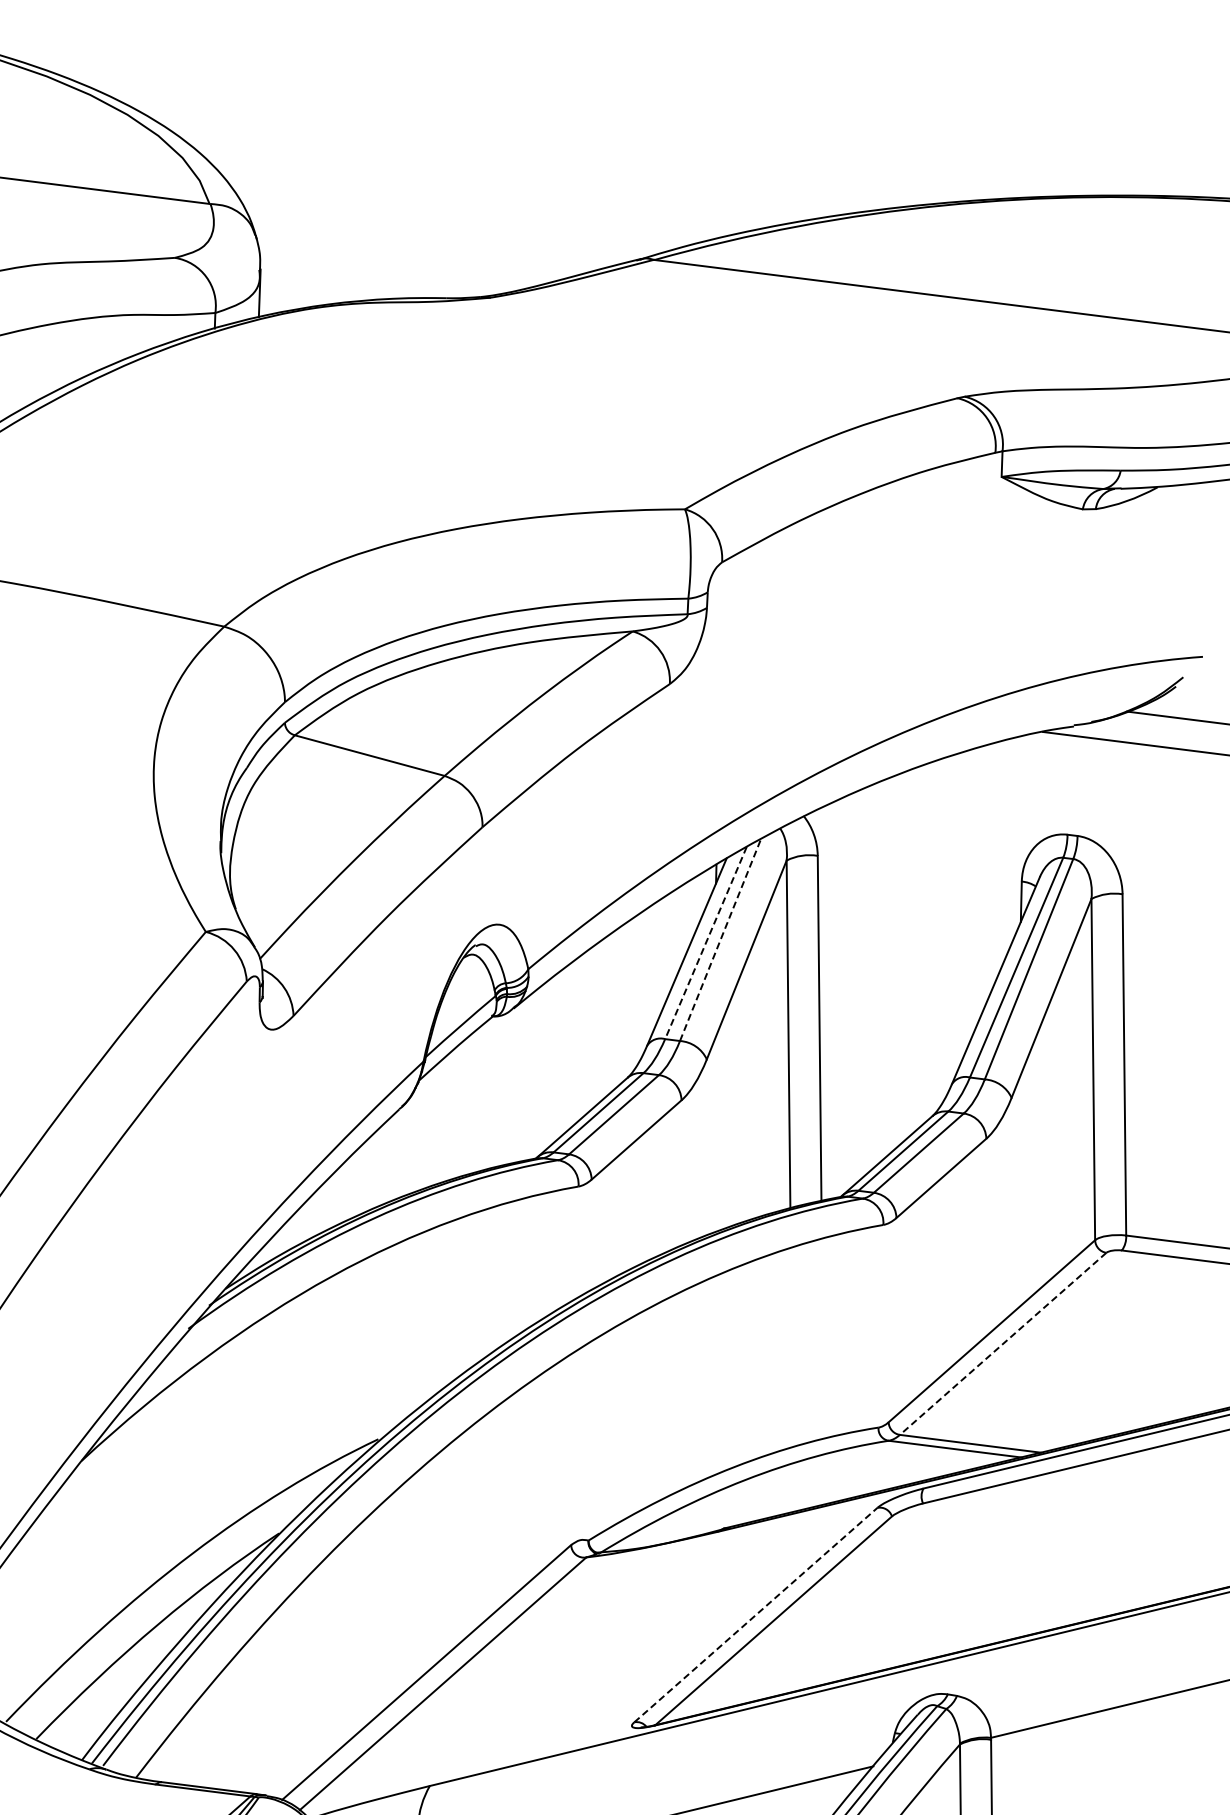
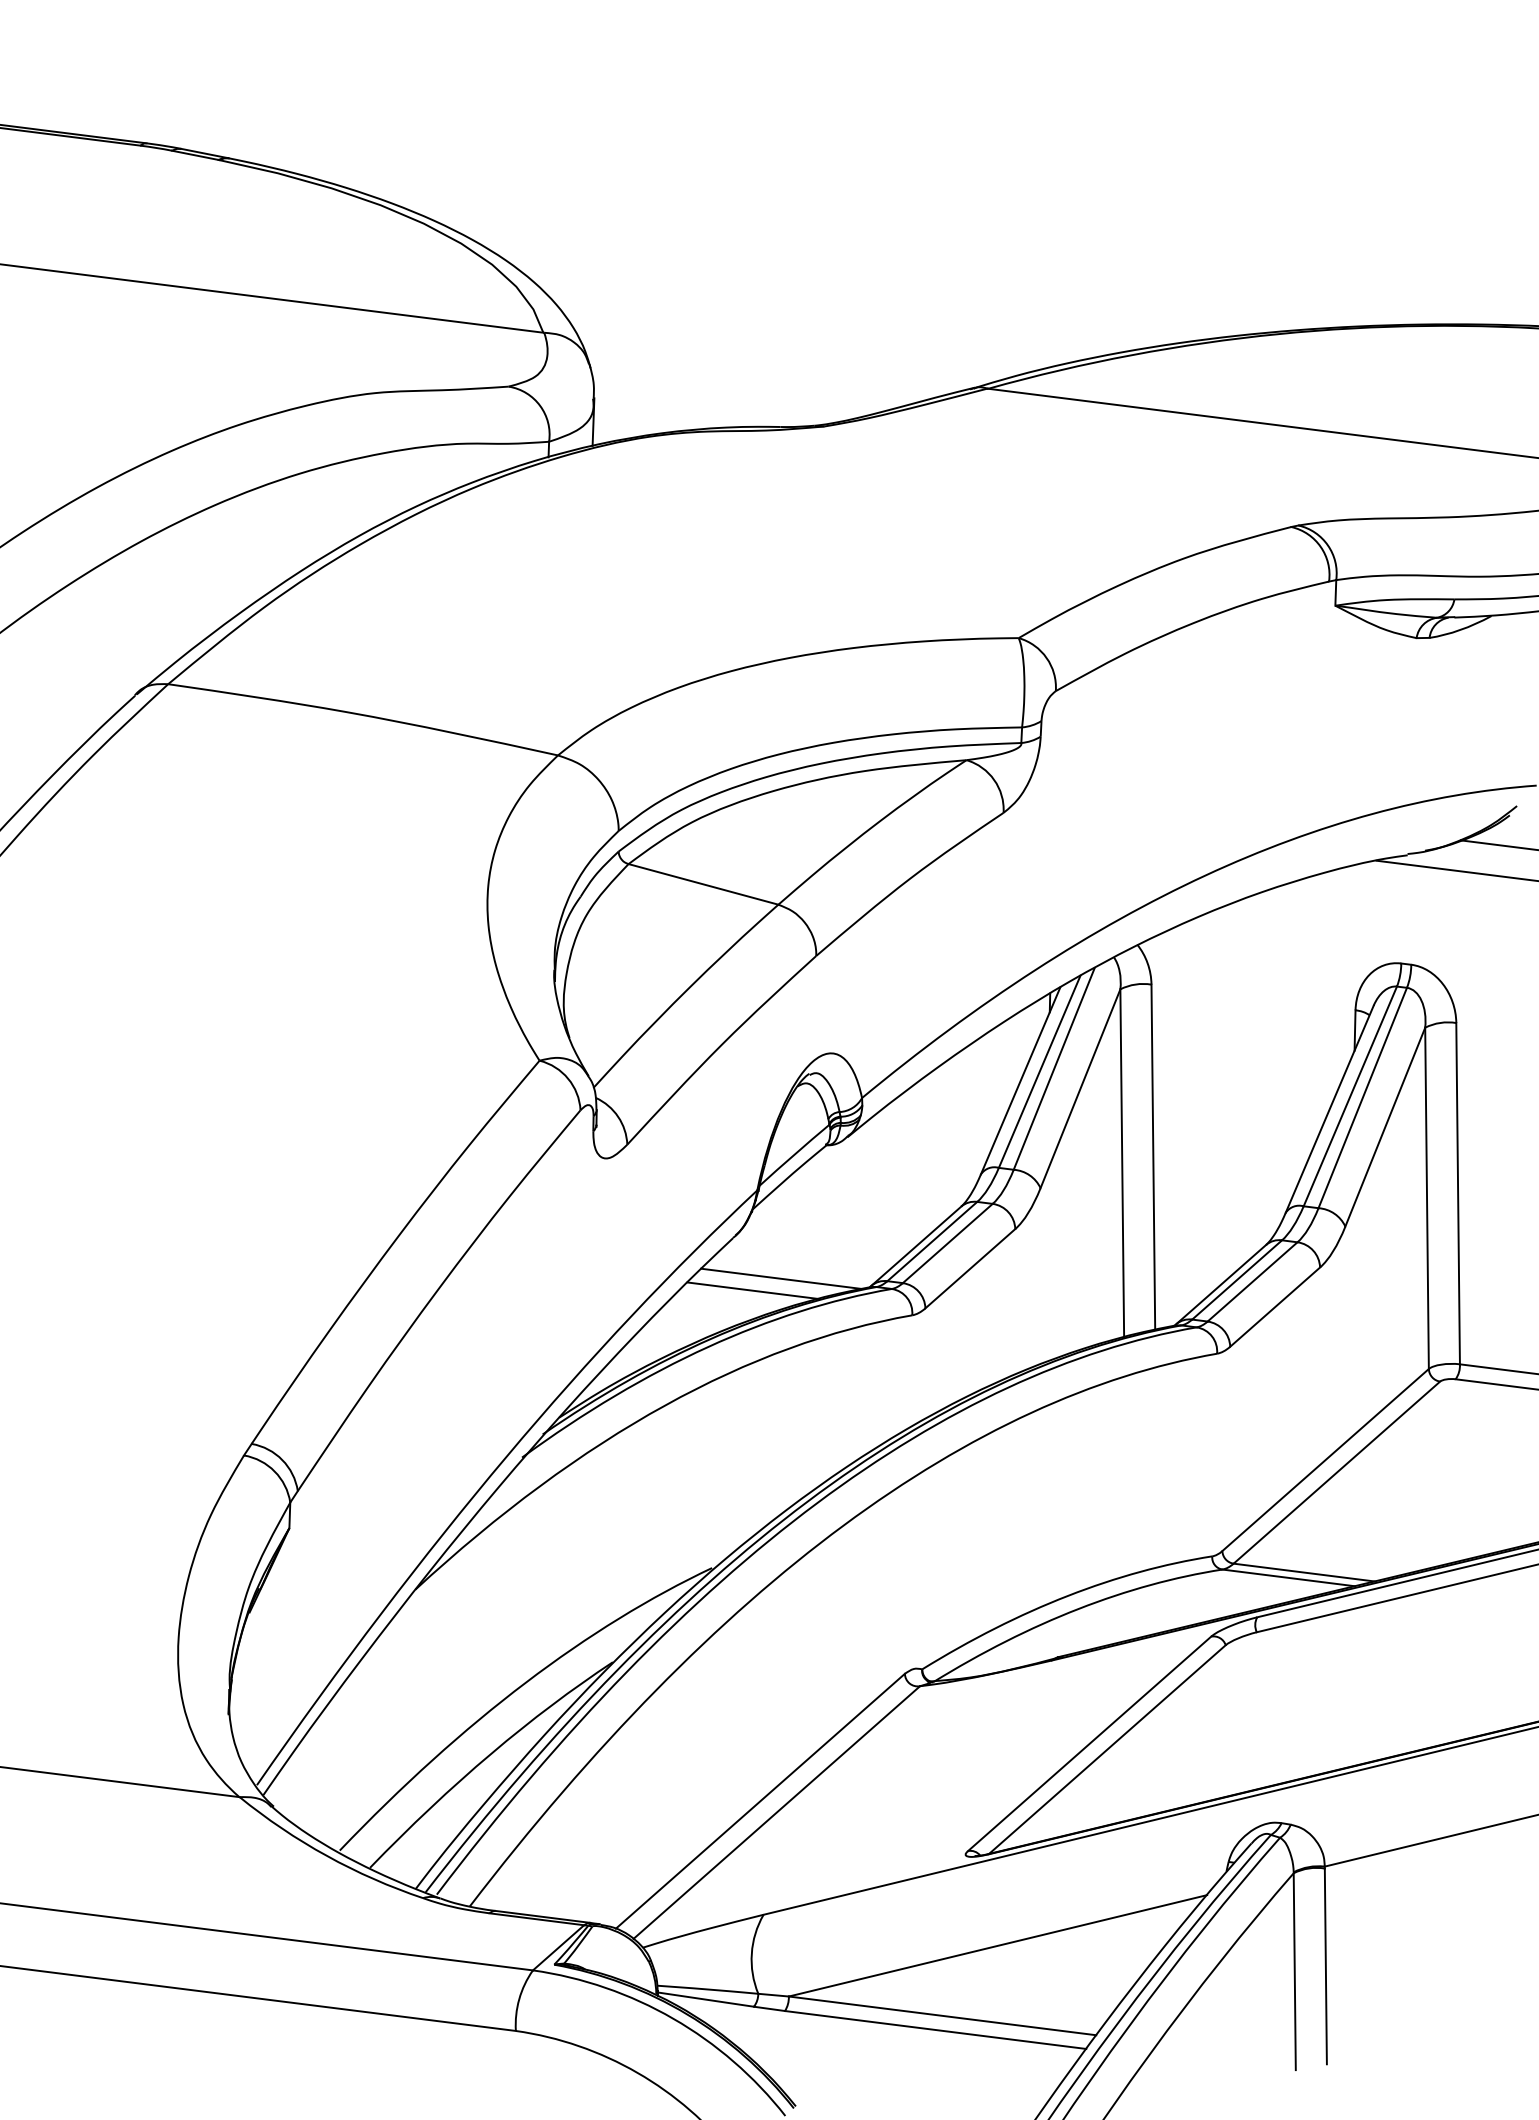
line: (720, 939) -> (1054, 1068), dashed -> solid
line: (705, 943) -> (1039, 1072), dashed -> solid
line: (447, 1149) -> (781, 1278), added
line: (419, 1161) -> (753, 1290), added
line: (1002, 1343) -> (1336, 1472), dashed -> solid
line: (756, 1614) -> (1090, 1743), dashed -> solid

